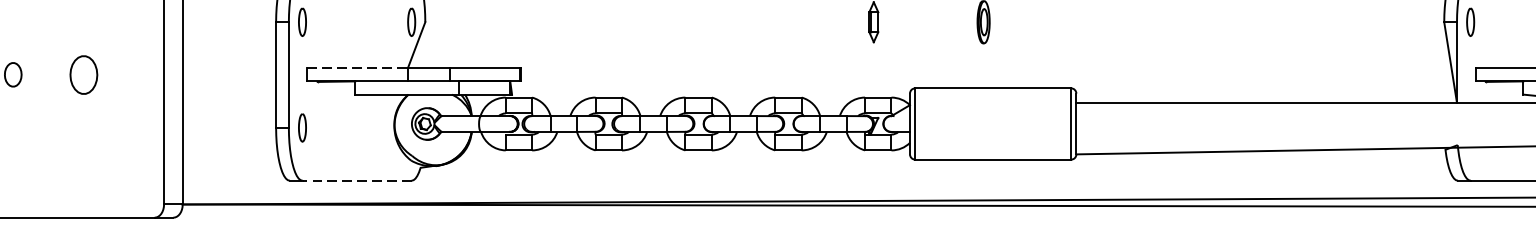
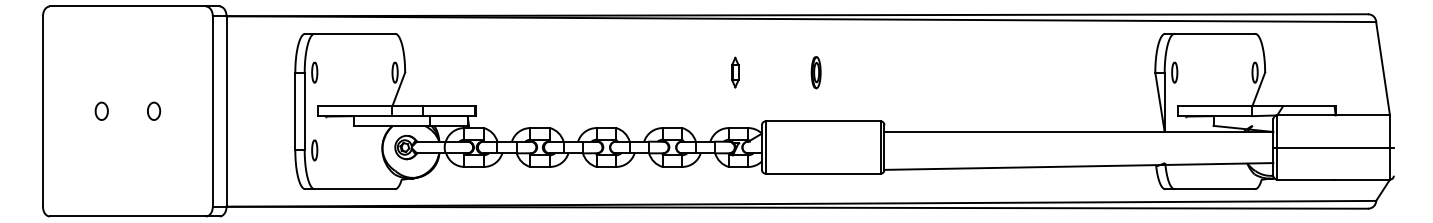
line: (357, 68) -> (355, 106), dashed -> solid
part: (84, 73) -> (154, 110), size x0.62
line: (356, 181) -> (354, 189), dashed -> solid

